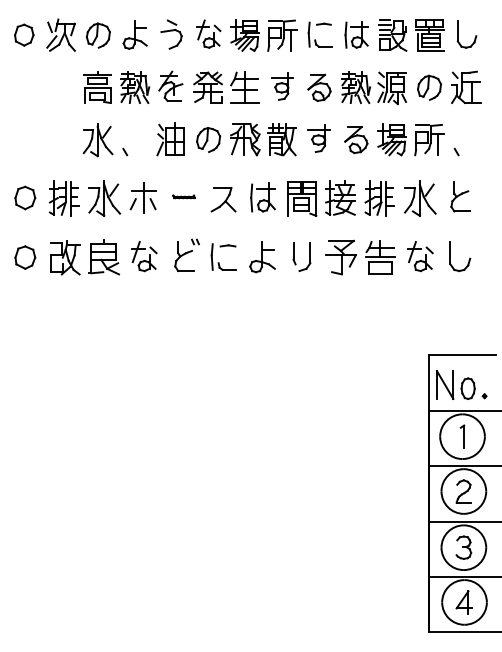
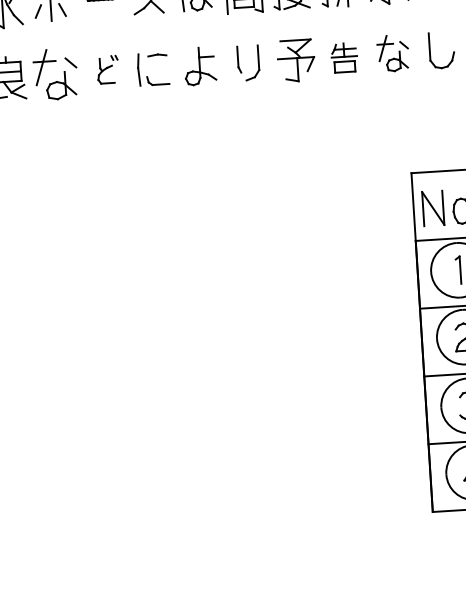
part: (186, 254) -> (107, 68), size x0.7
part: (144, 256) -> (56, 74), size x1.4
part: (380, 257) -> (344, 57), size x0.7

